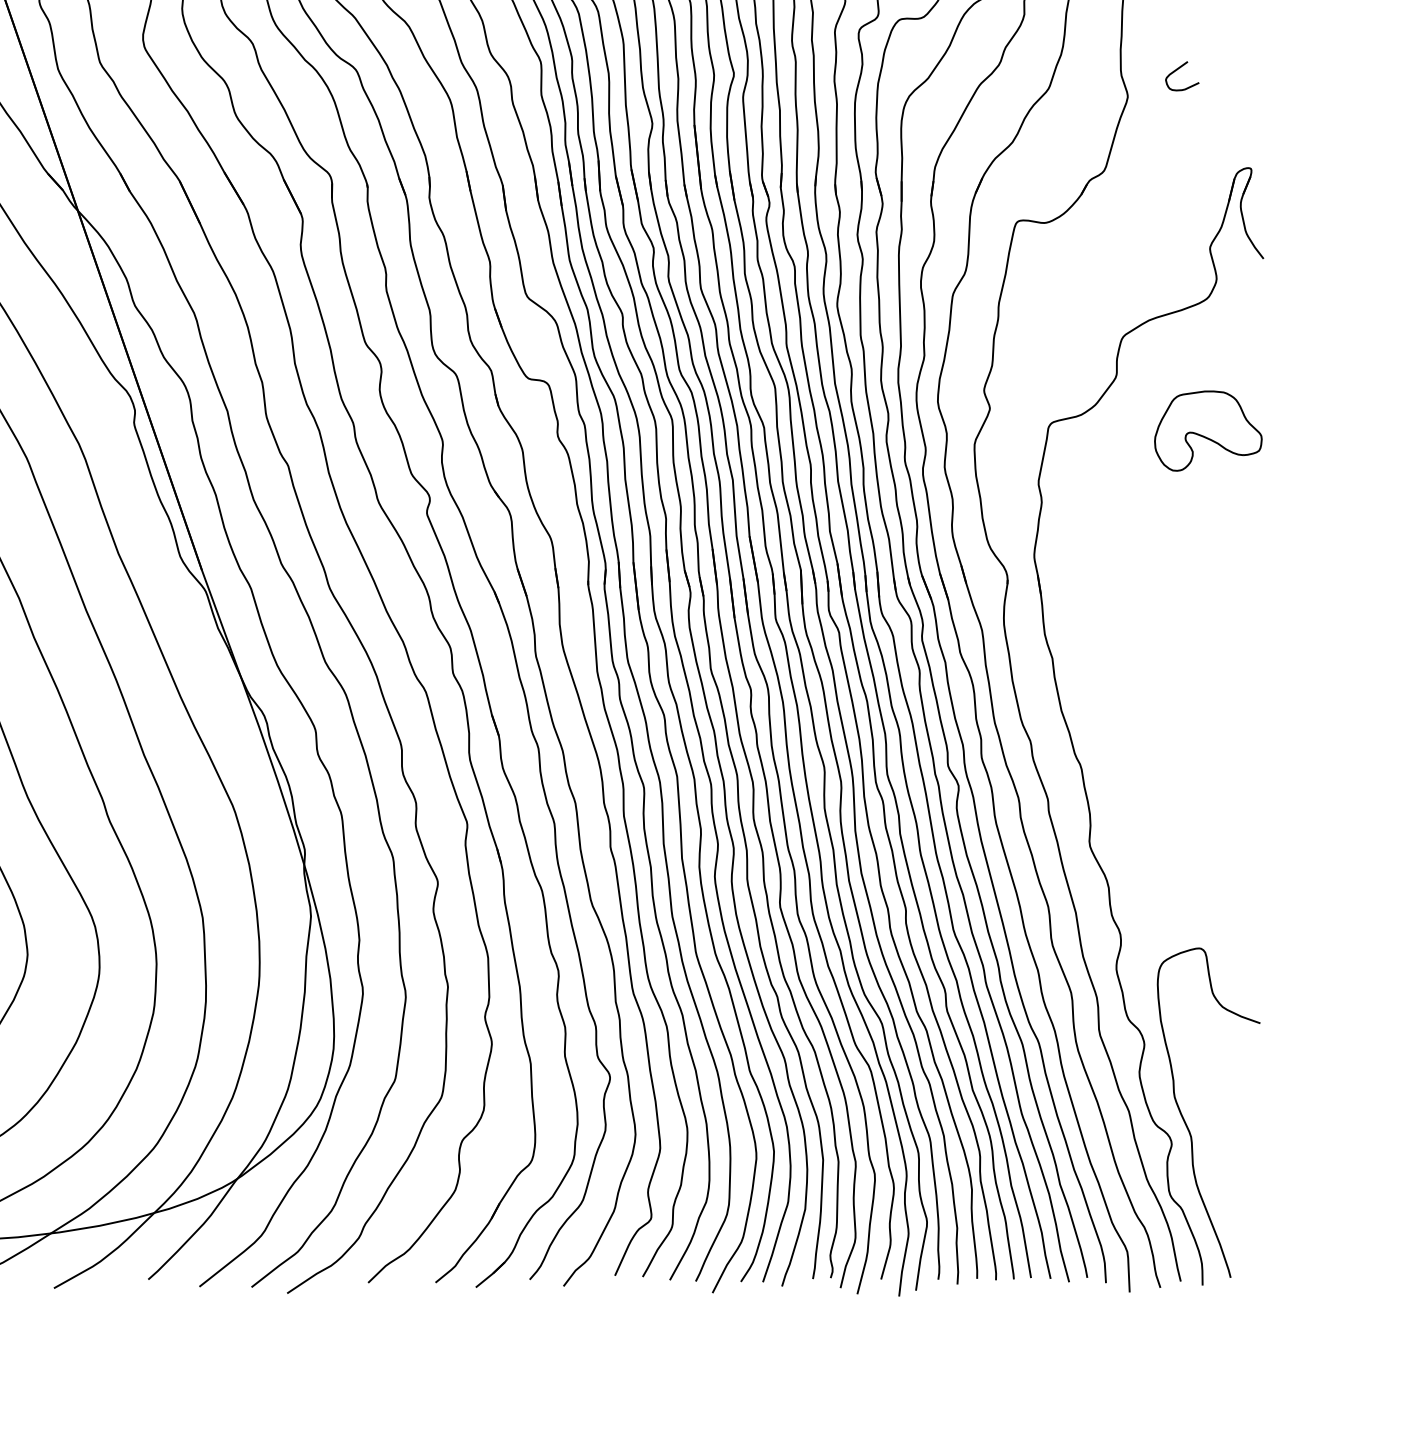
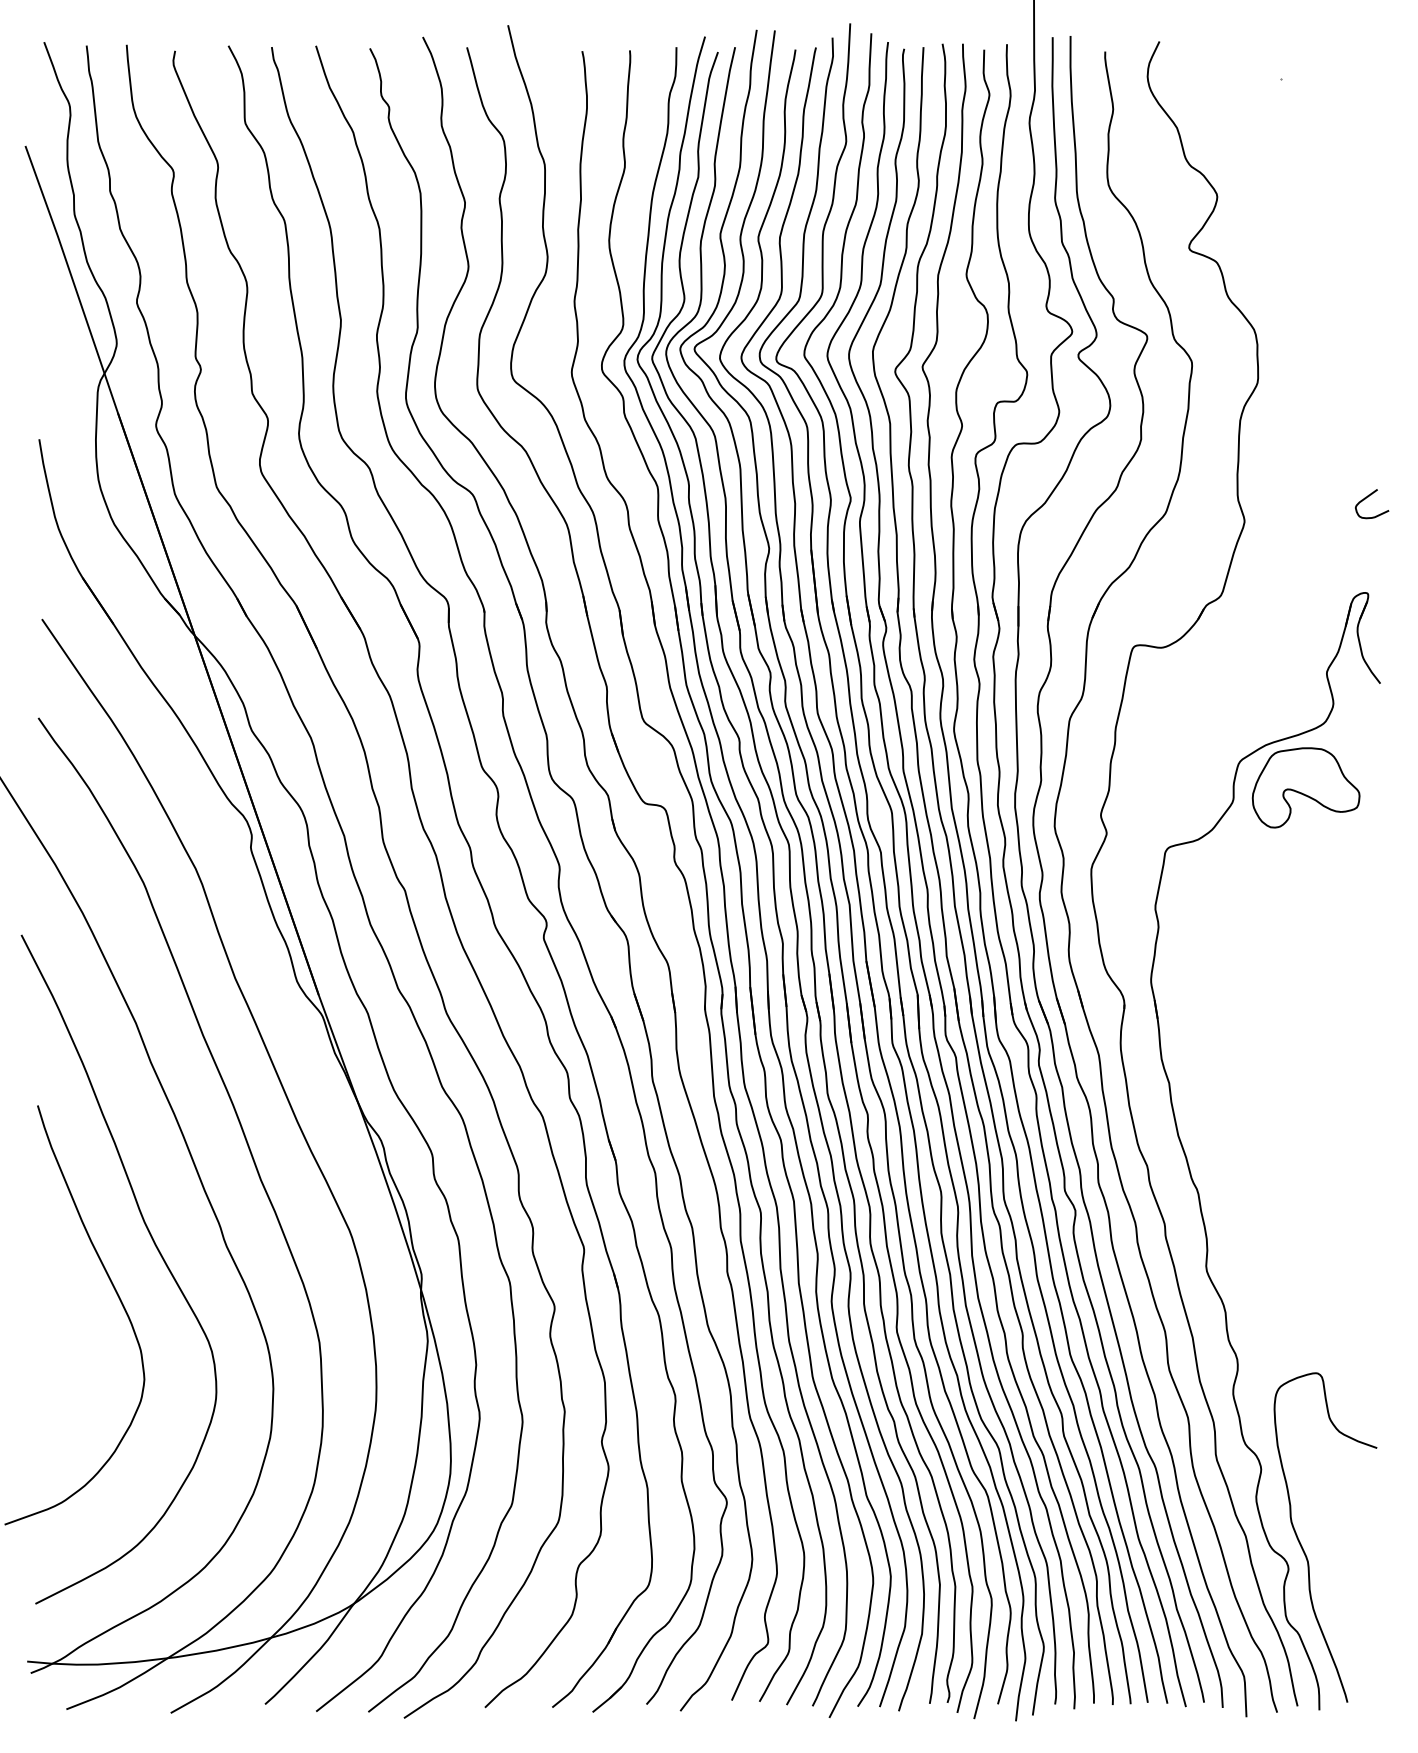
curve: (1178, 69) -> (1368, 497), moved
part: (1207, 430) -> (1305, 787), moved

